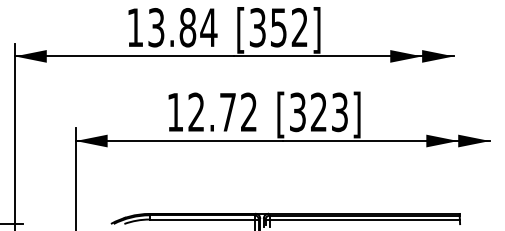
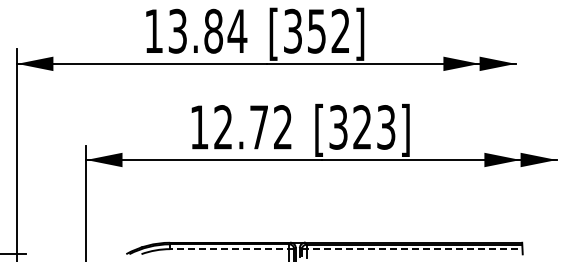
line: (204, 219) -> (232, 249), solid -> dashed
line: (363, 219) -> (412, 249), solid -> dashed

